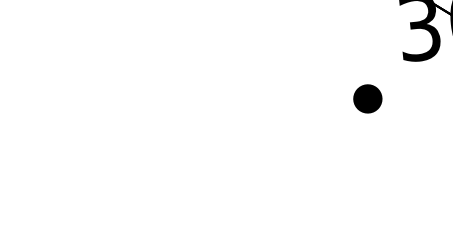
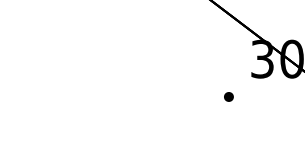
part: (367, 98) -> (228, 96), size x0.6

